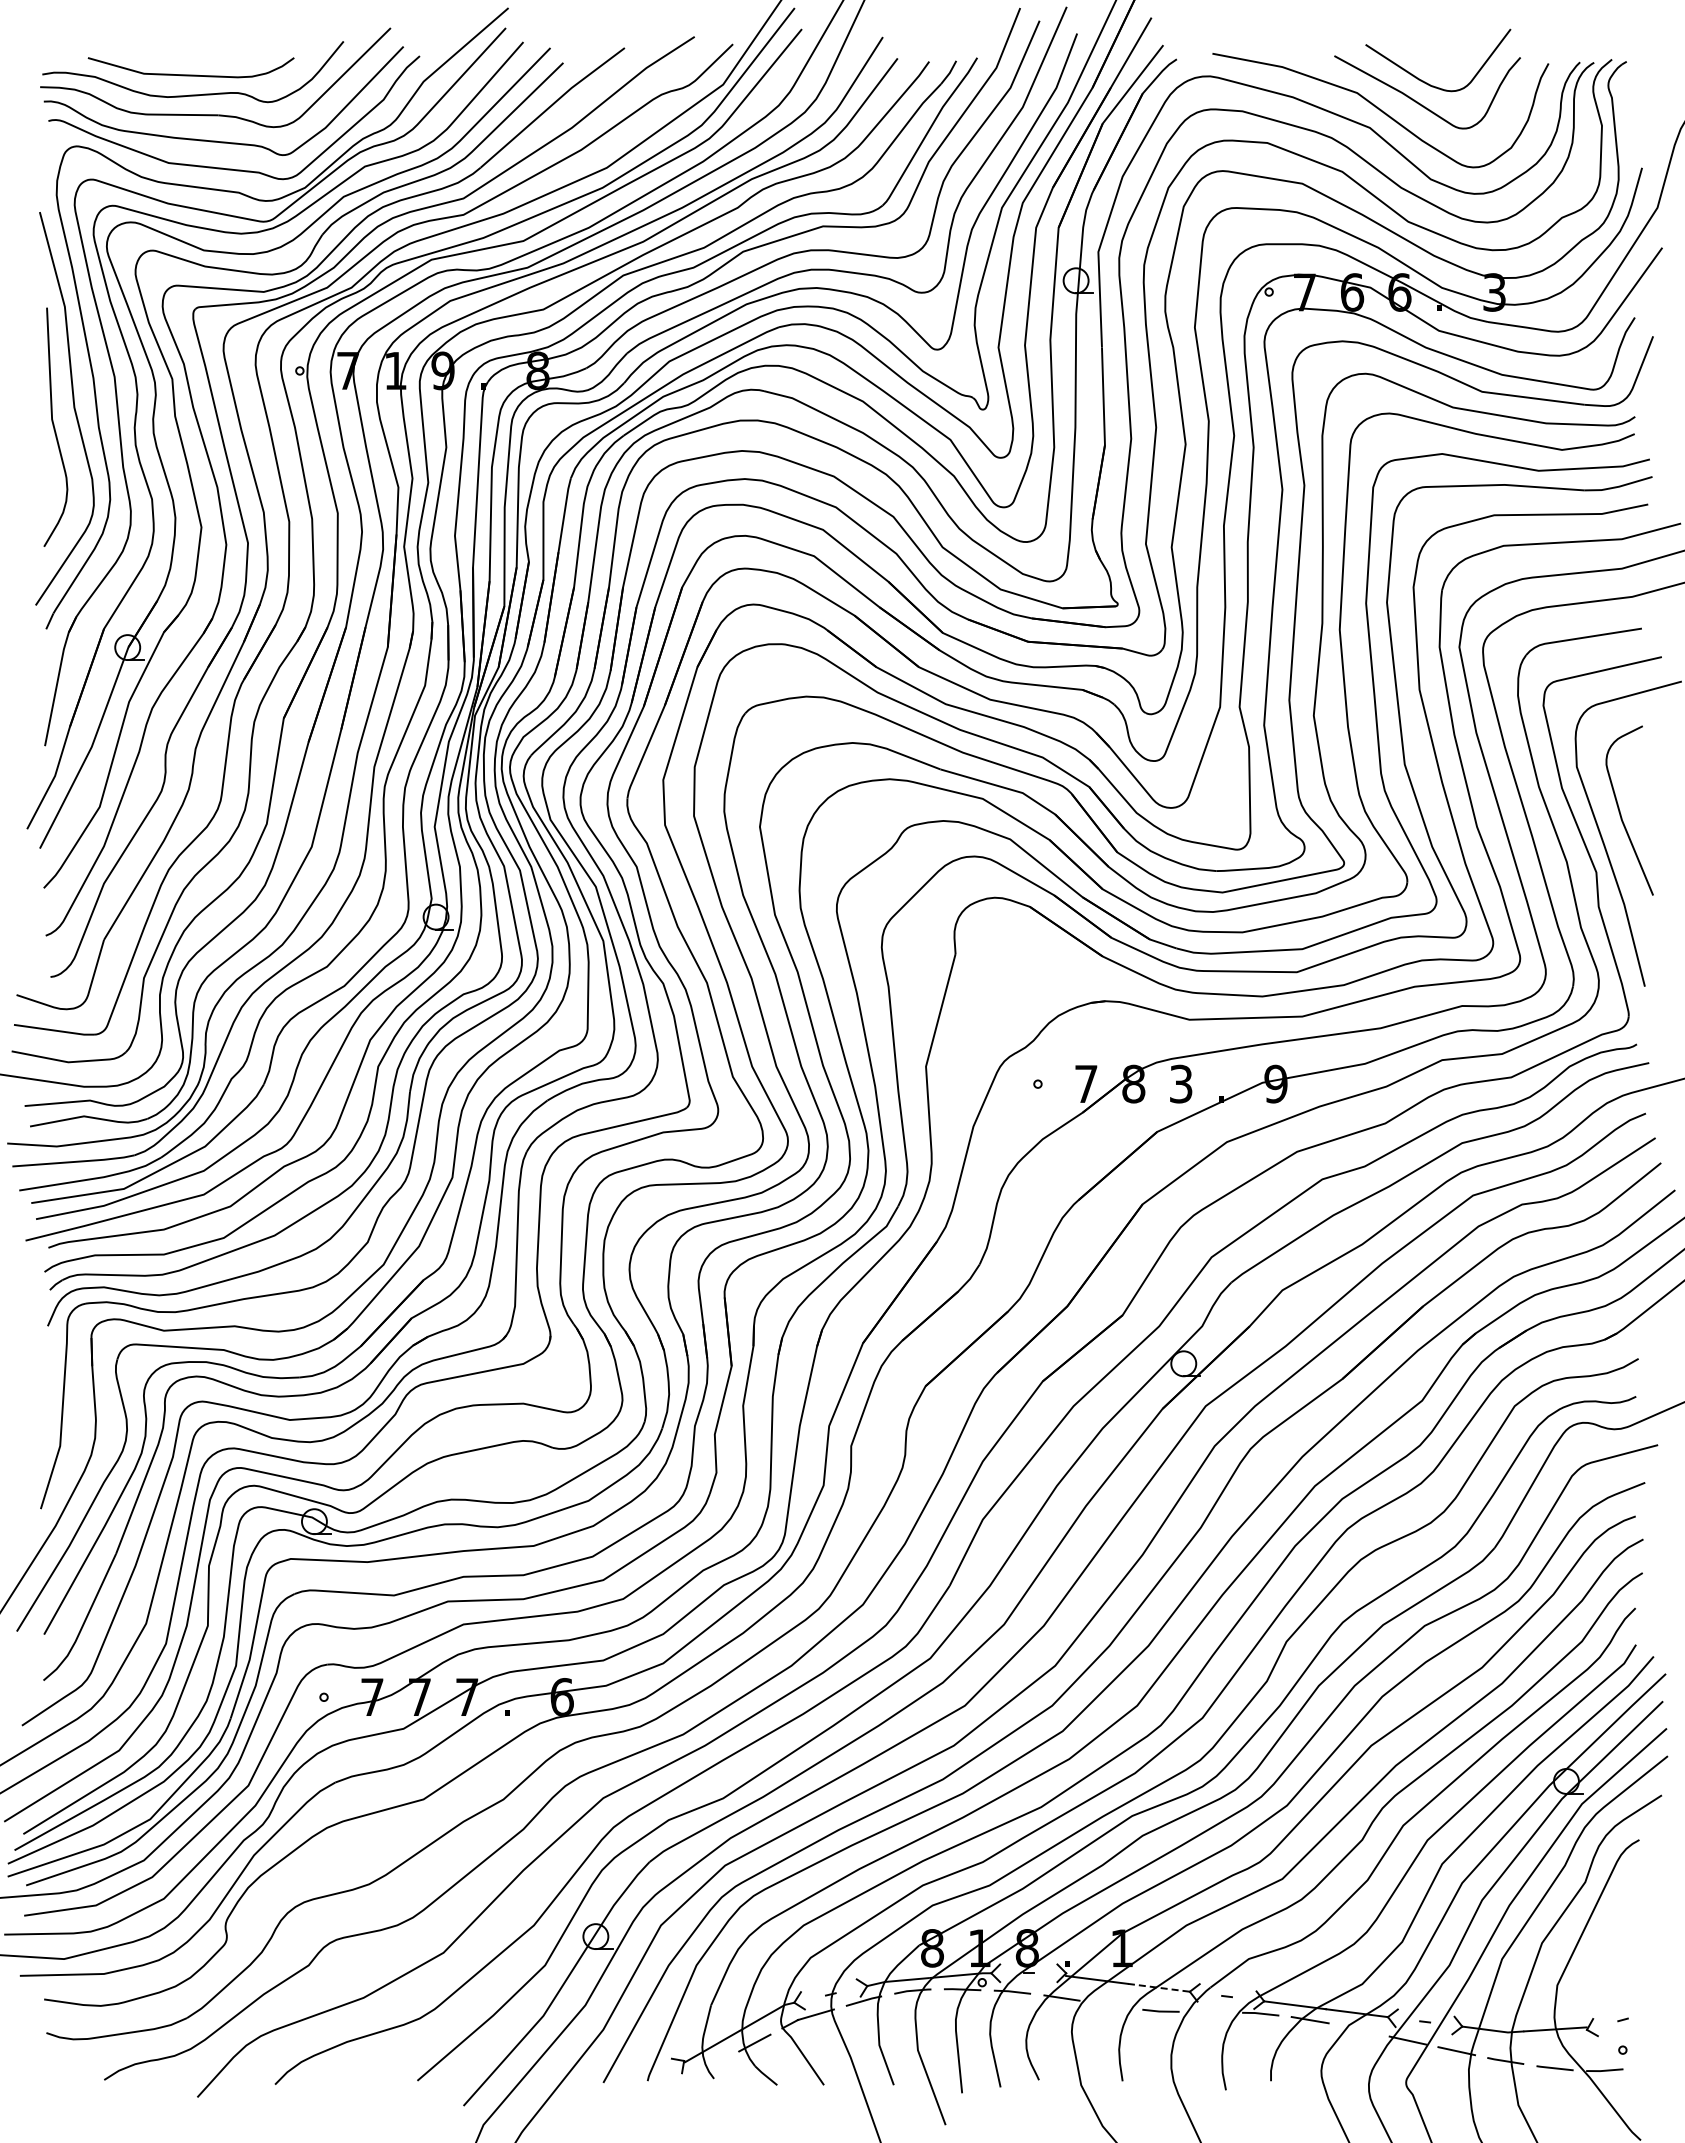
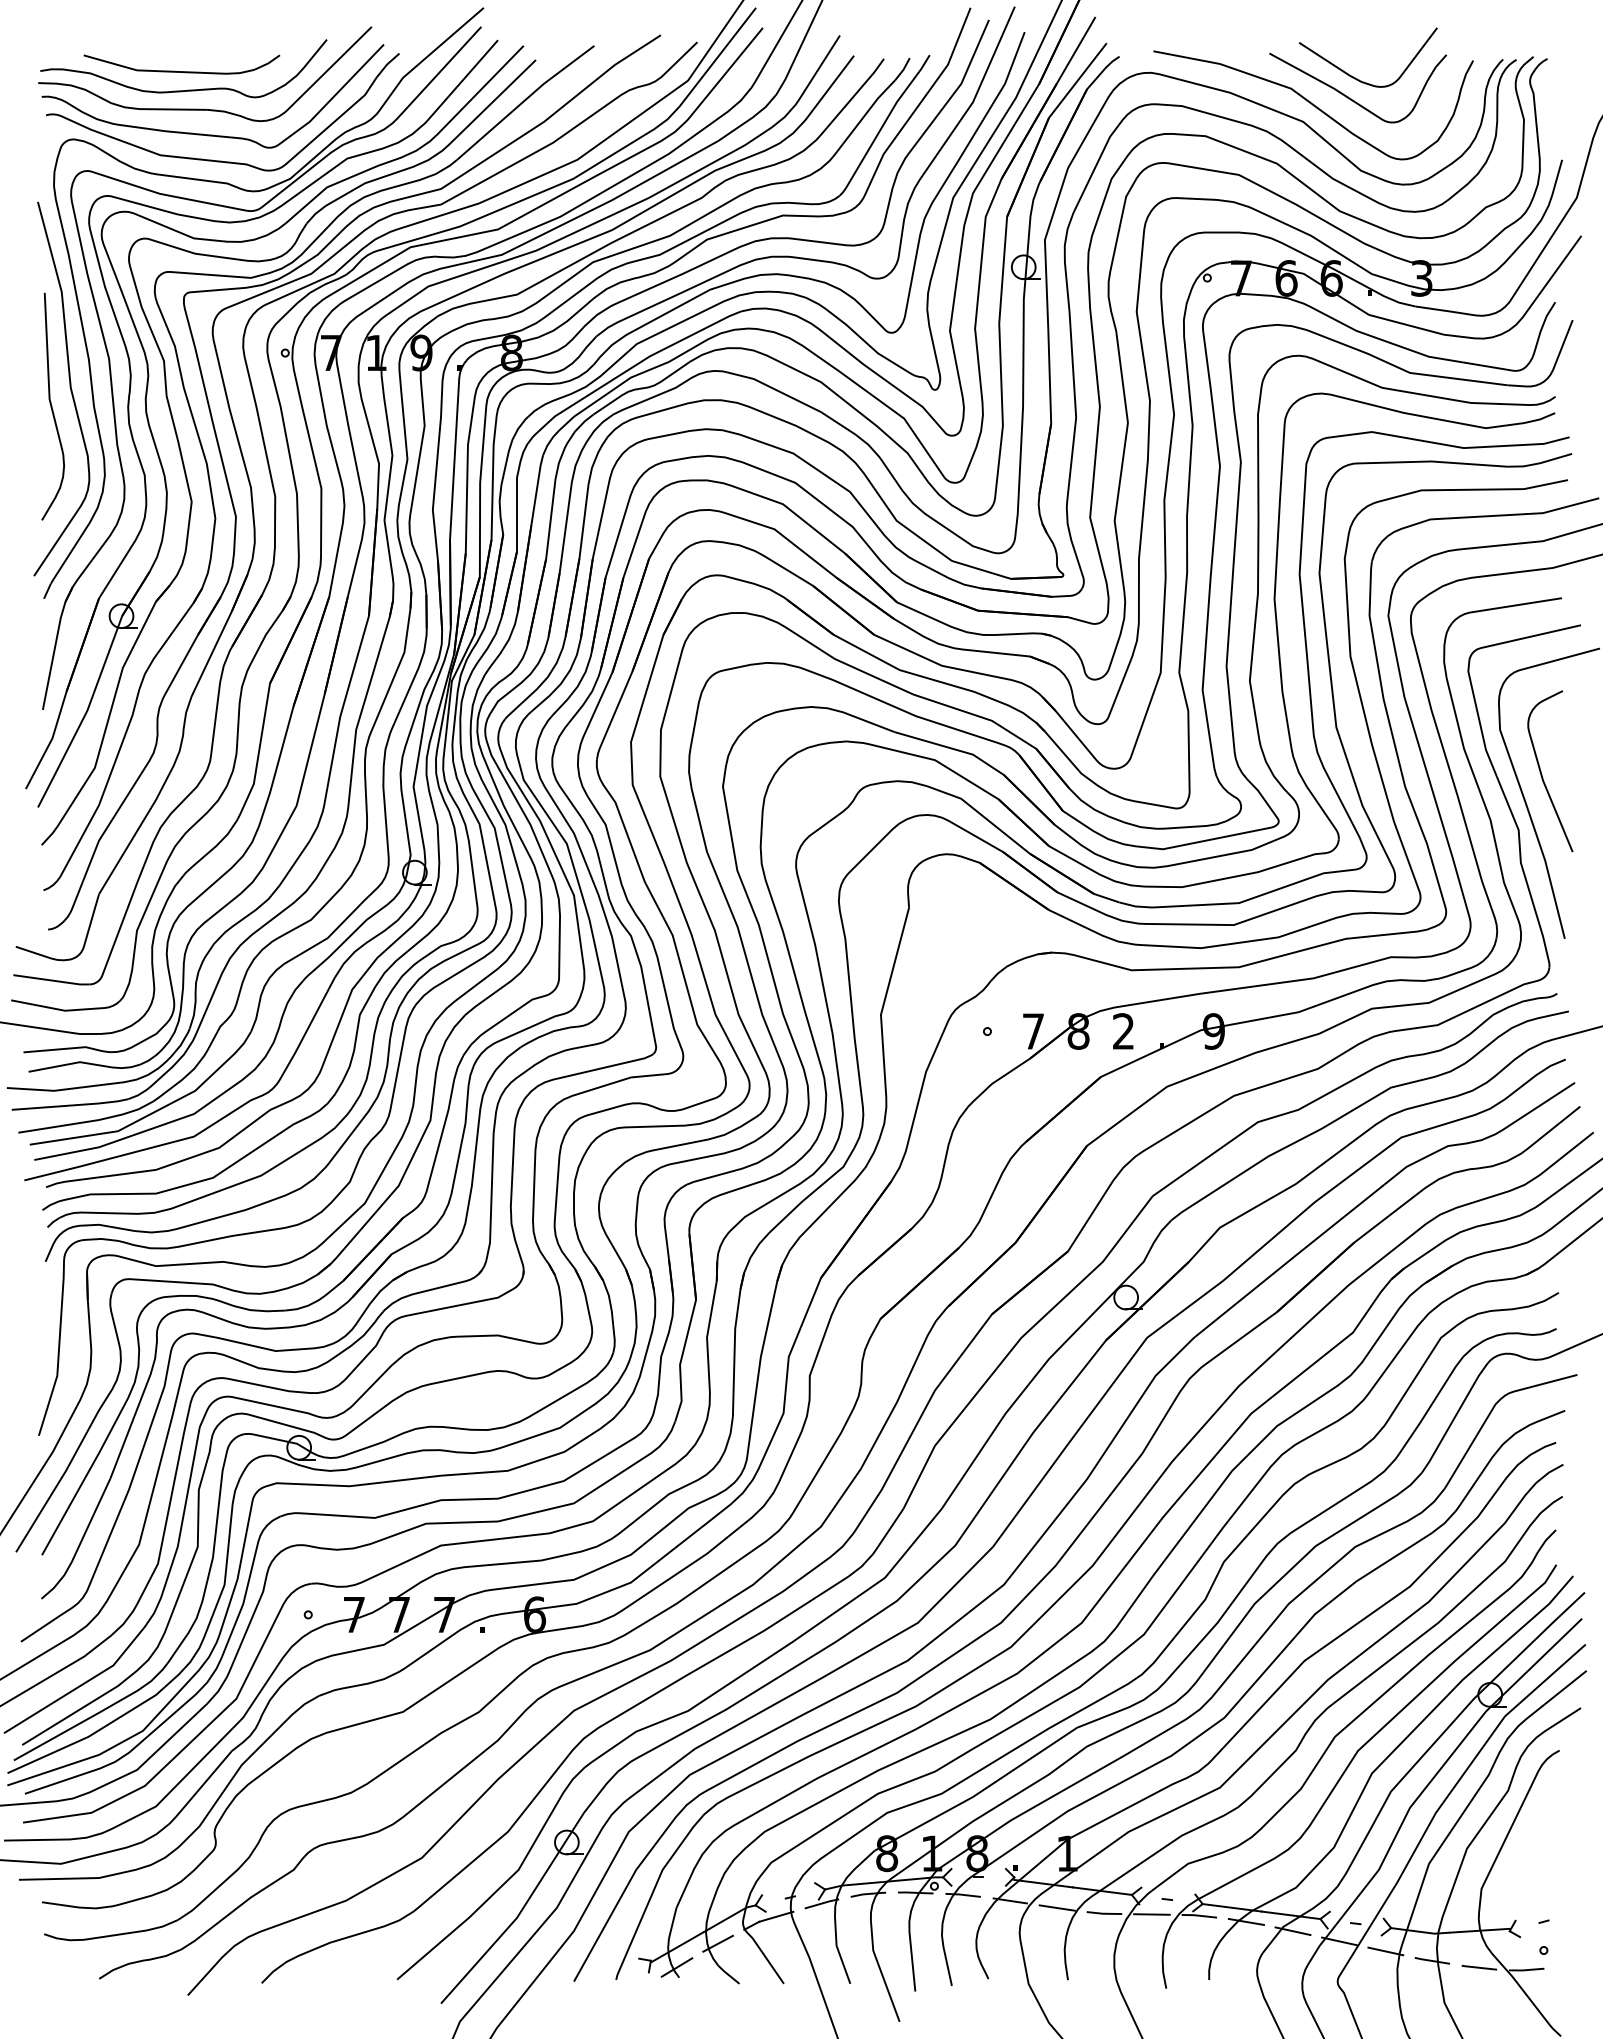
text: (1181, 1084) -> (1123, 1031), 3 -> 2
line: (1159, 1987) -> (1103, 1890), dashed -> solid
line: (1110, 2005) -> (1056, 1908), added
line: (1210, 2012) -> (1151, 1914), added
line: (1358, 2029) -> (1292, 1930), added
line: (711, 2067) -> (676, 1966), added

